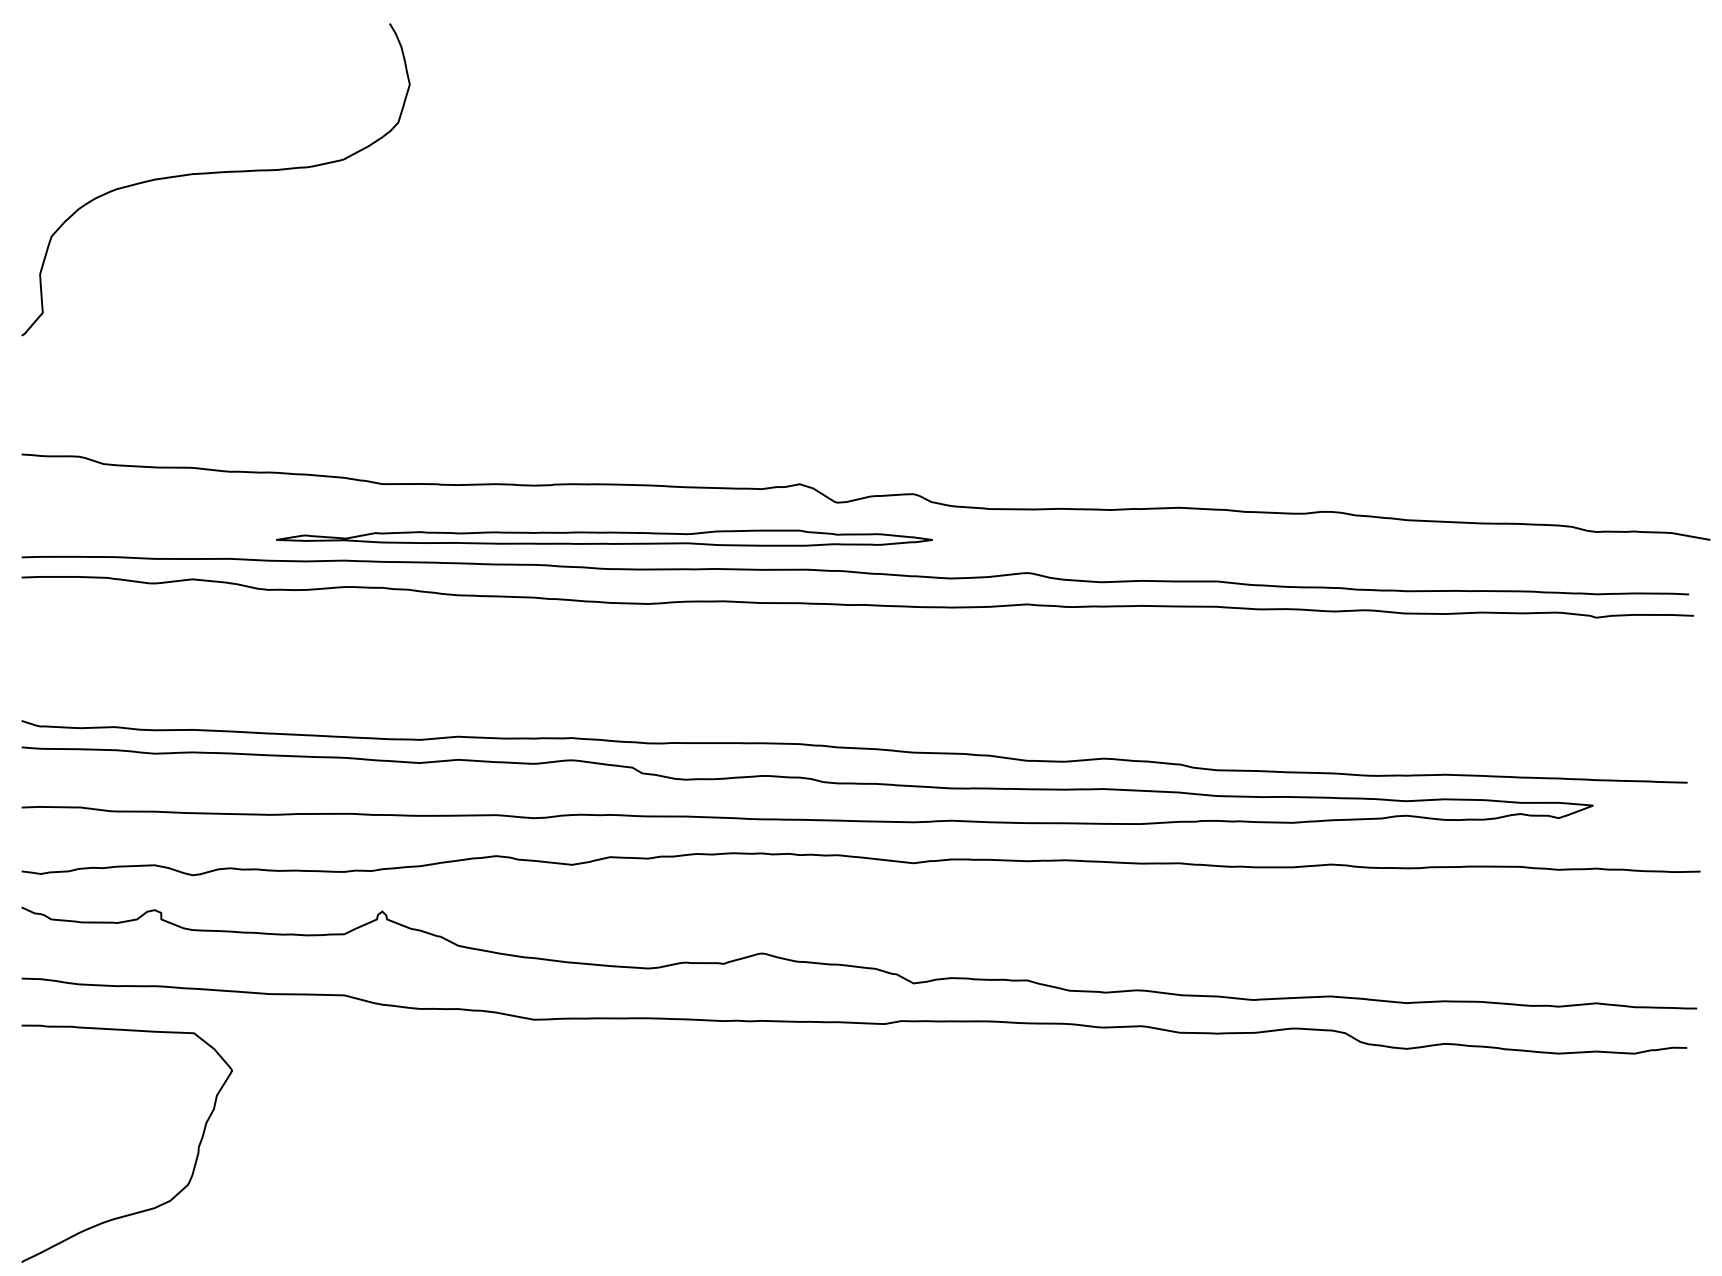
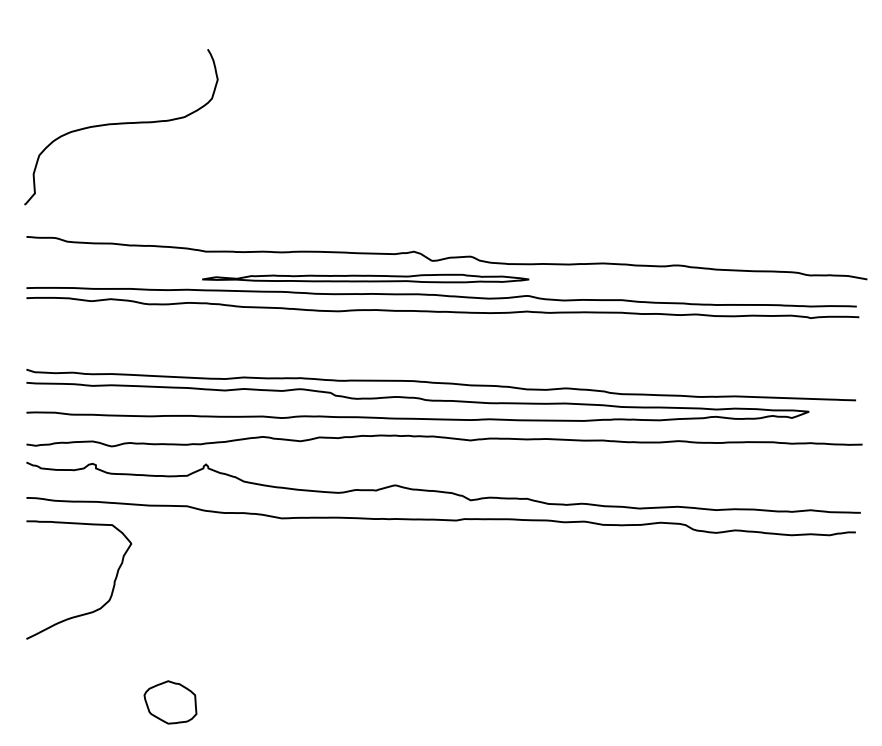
curve: (216, 174) -> (121, 124), moved
part: (604, 538) -> (365, 278), moved

